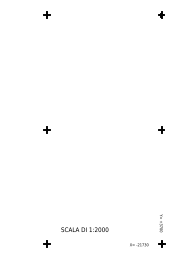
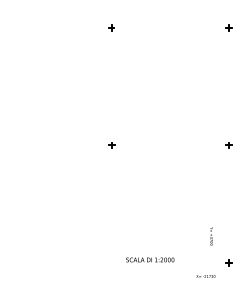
text: (161, 223) -> (211, 236), moved
text: (85, 229) -> (150, 259), moved
part: (47, 243) -> (111, 262), removed
text: (138, 244) -> (205, 276), moved

